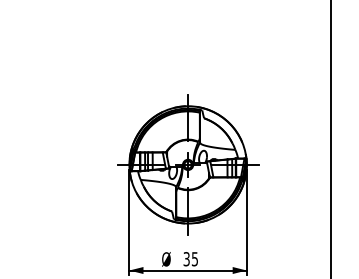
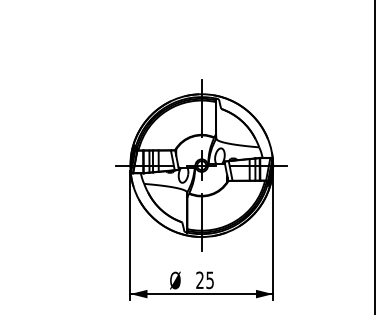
text: (186, 259) -> (199, 280), 35 -> 25

